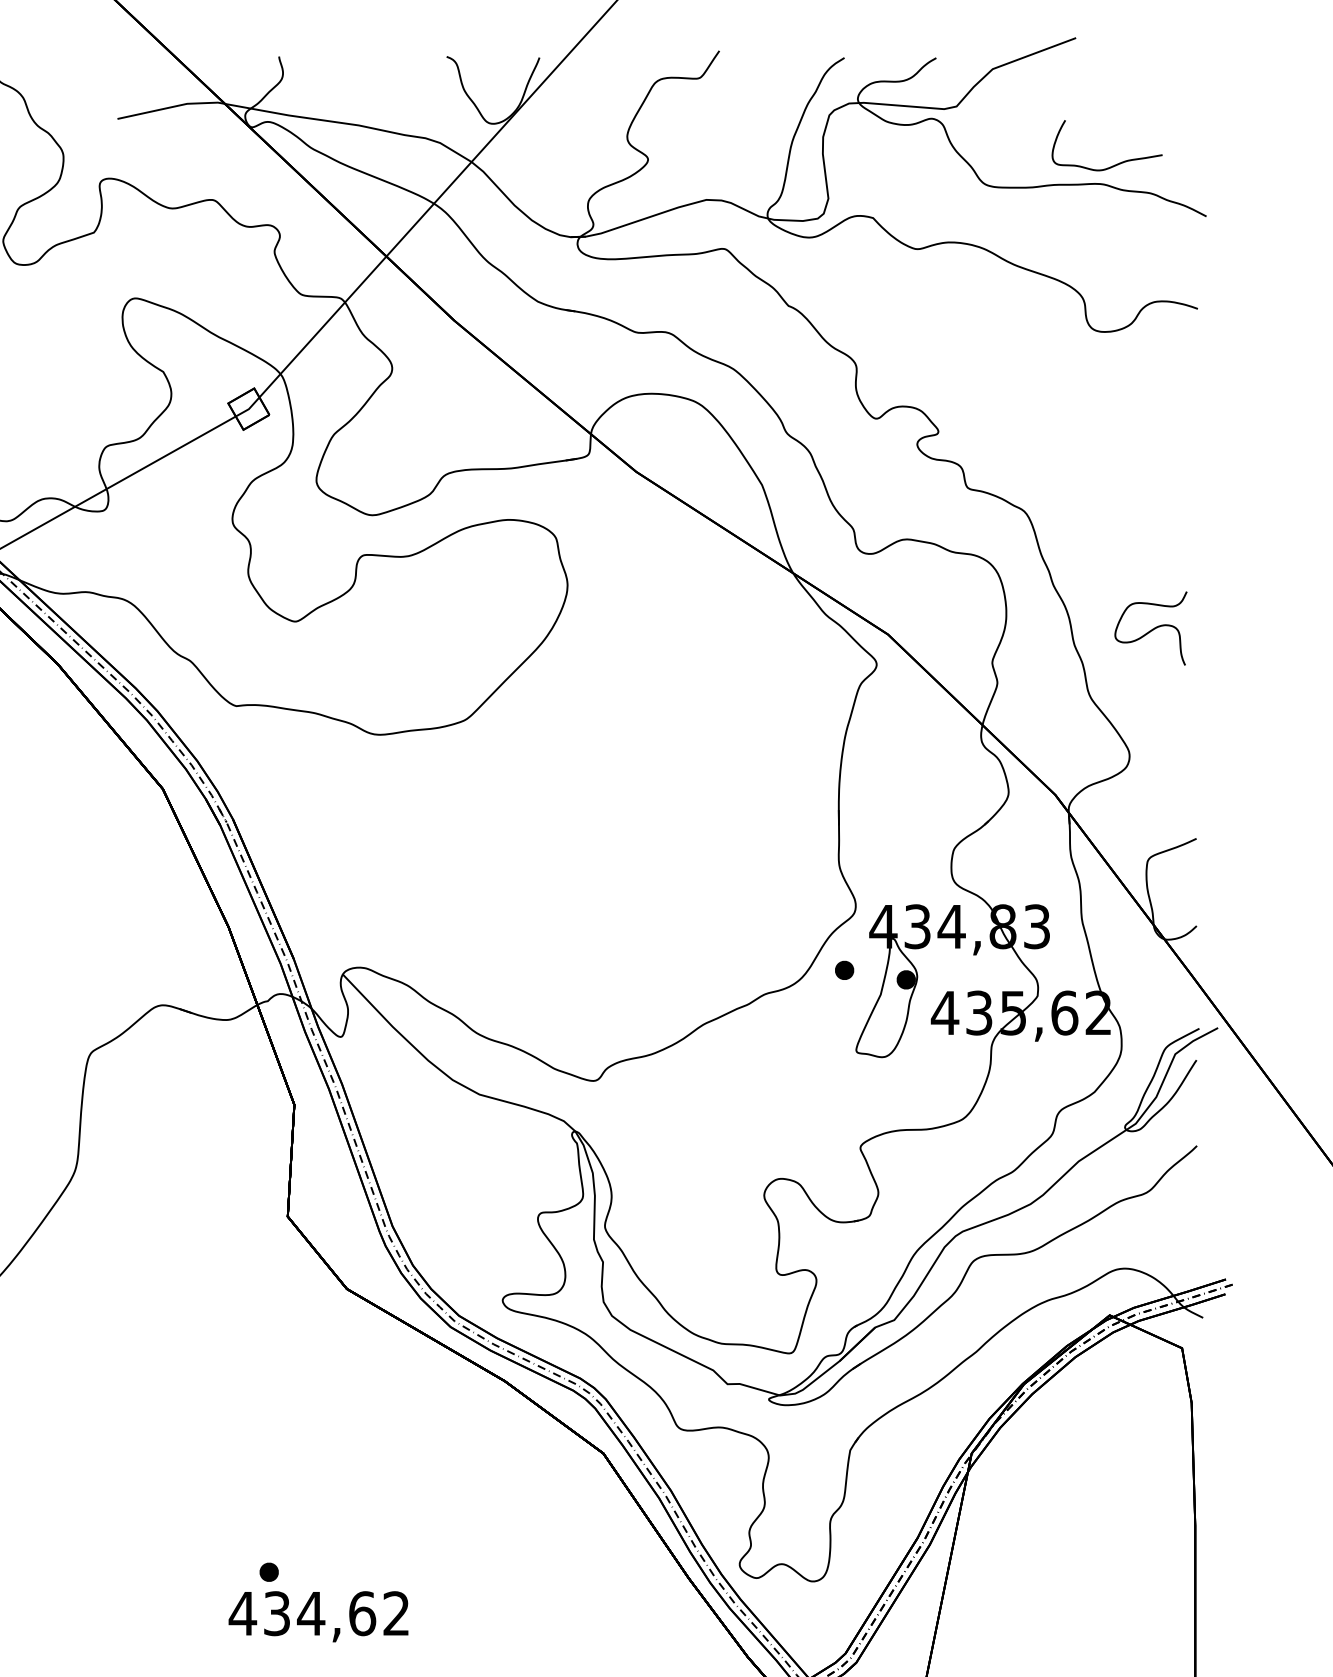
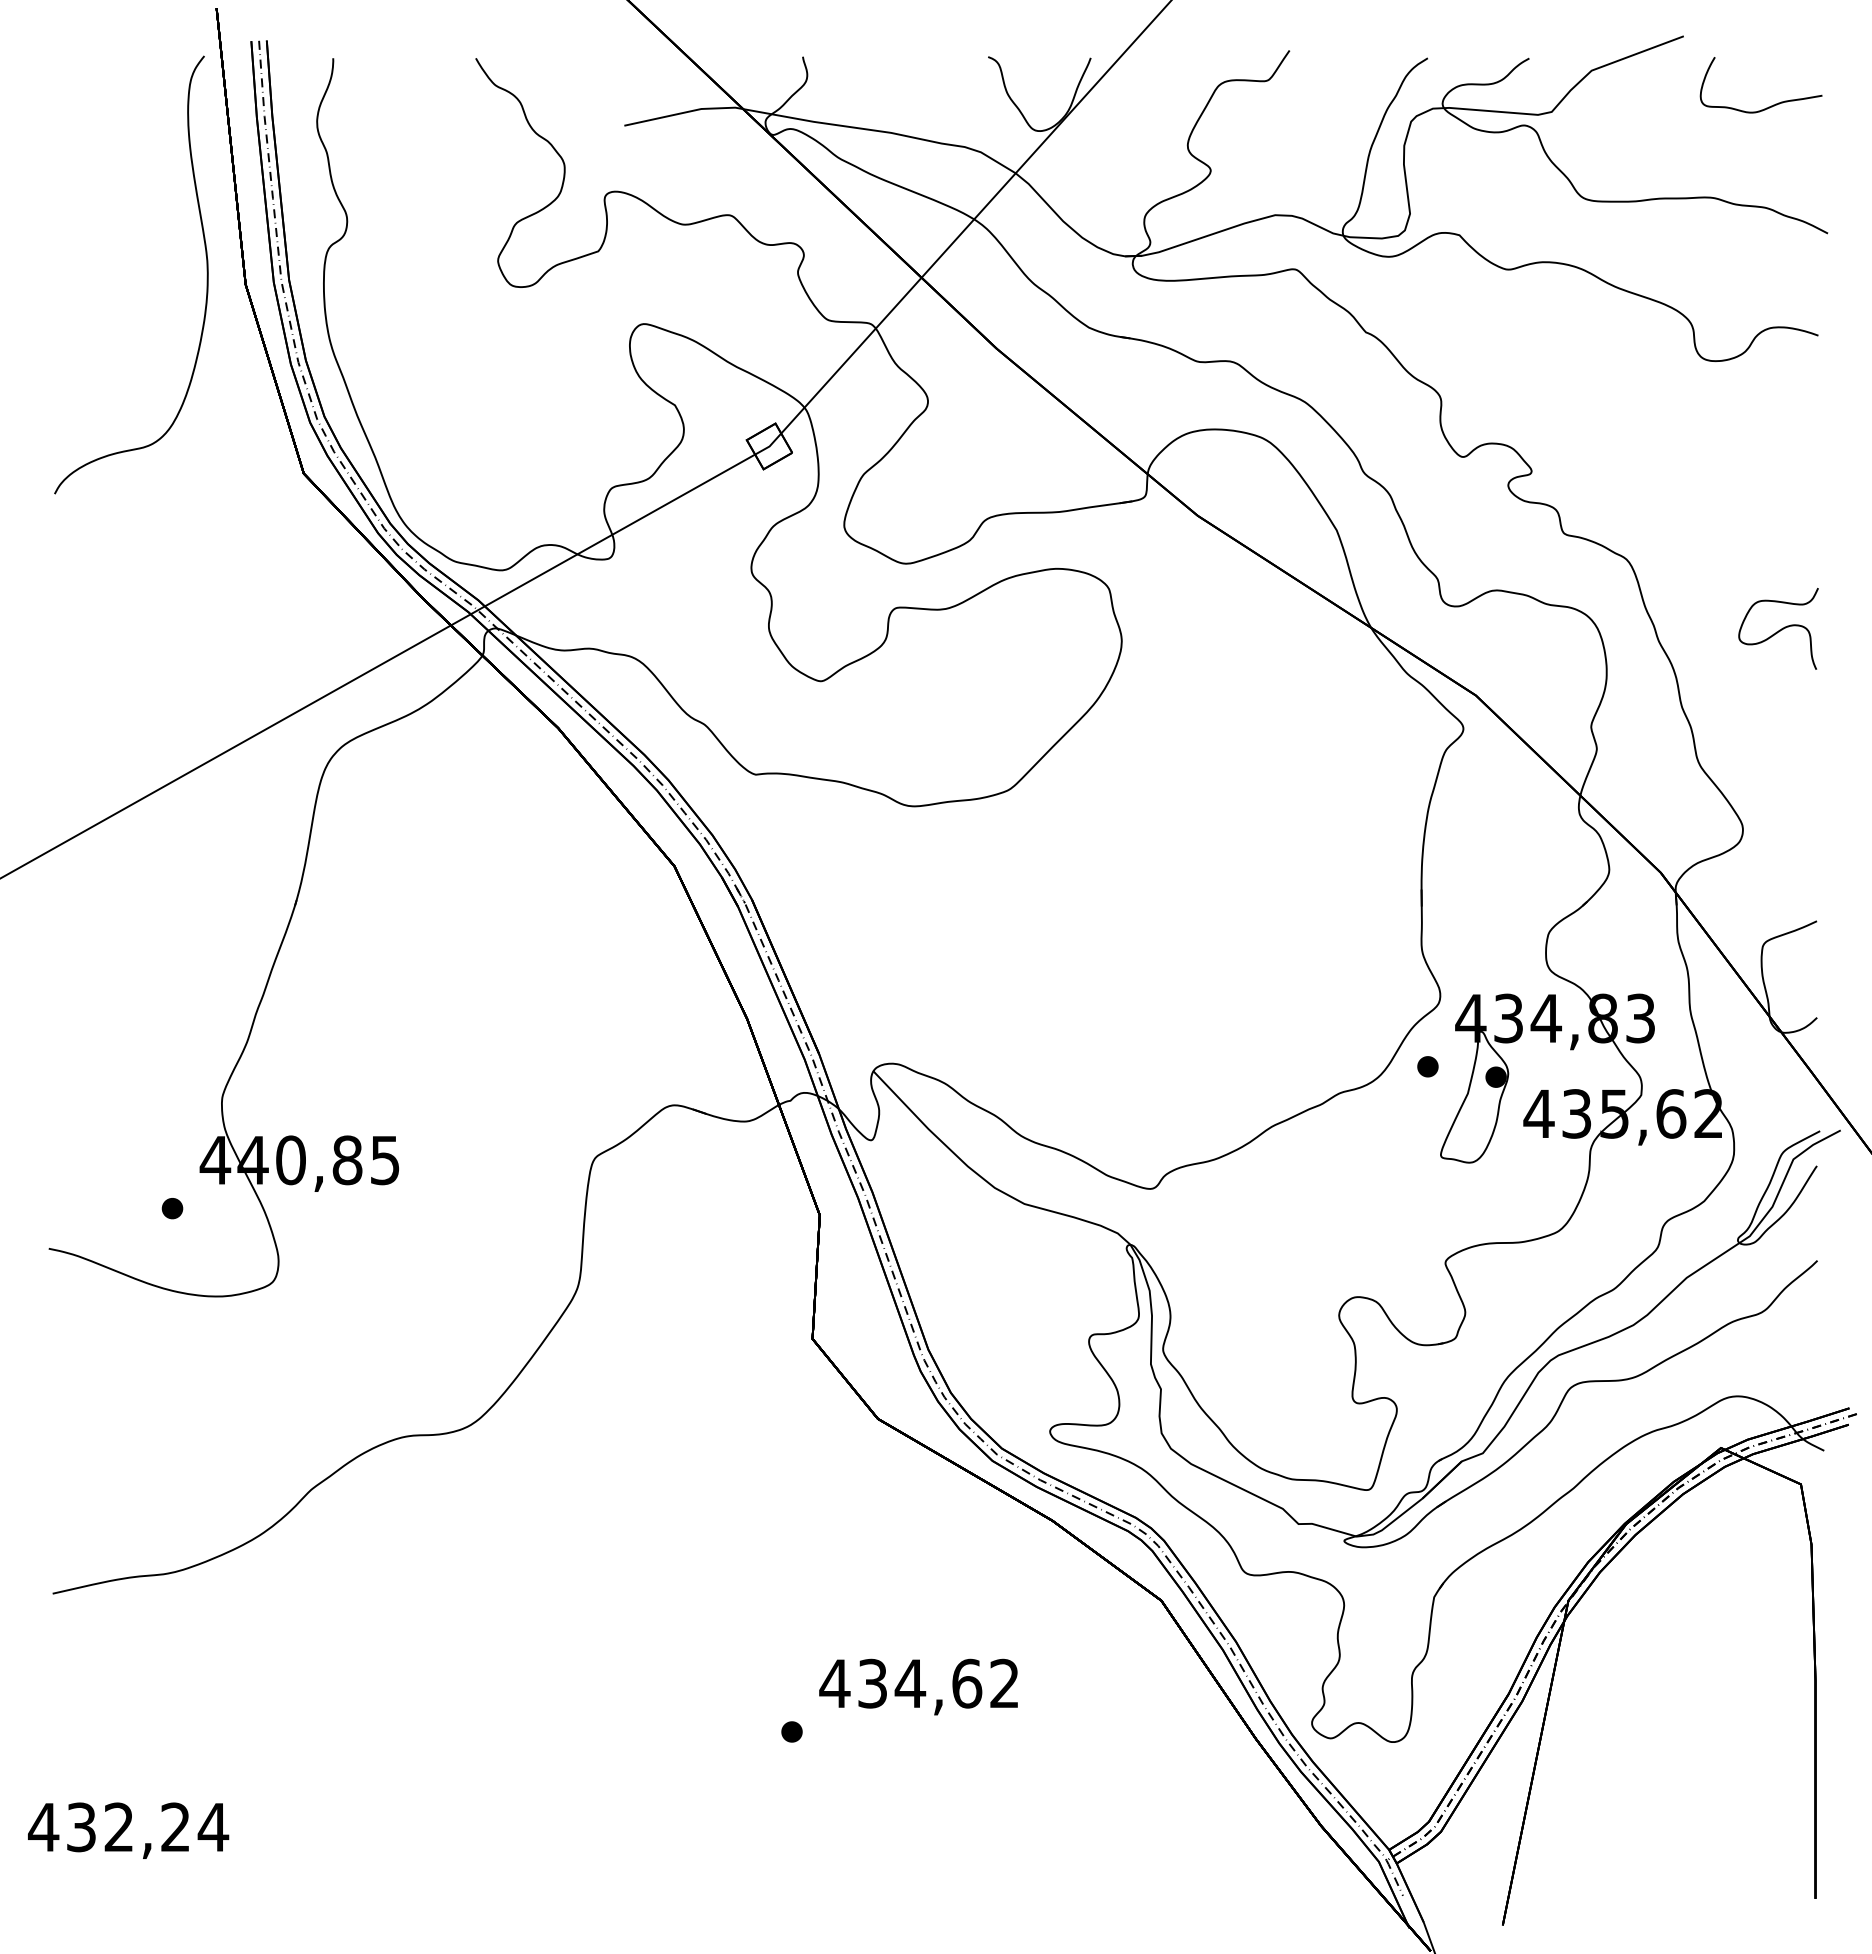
curve: (1113, 164) -> (1768, 106), moved
curve: (1151, 629) -> (1779, 629), moved
text: (318, 1616) -> (918, 1686), moved

